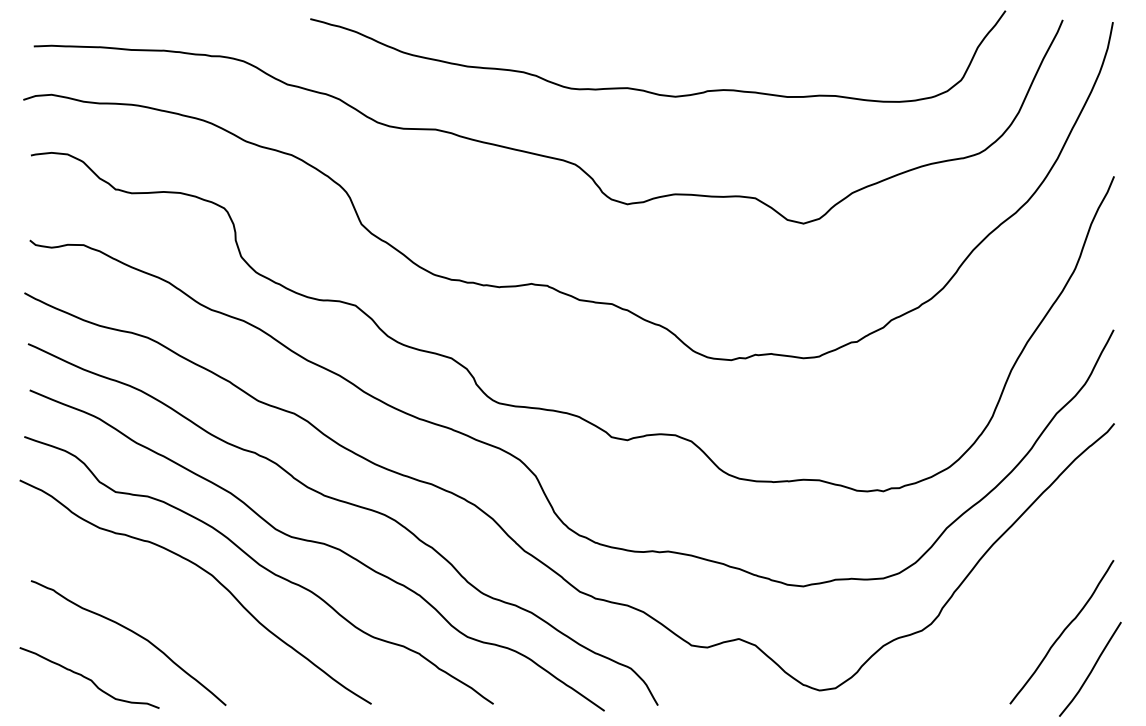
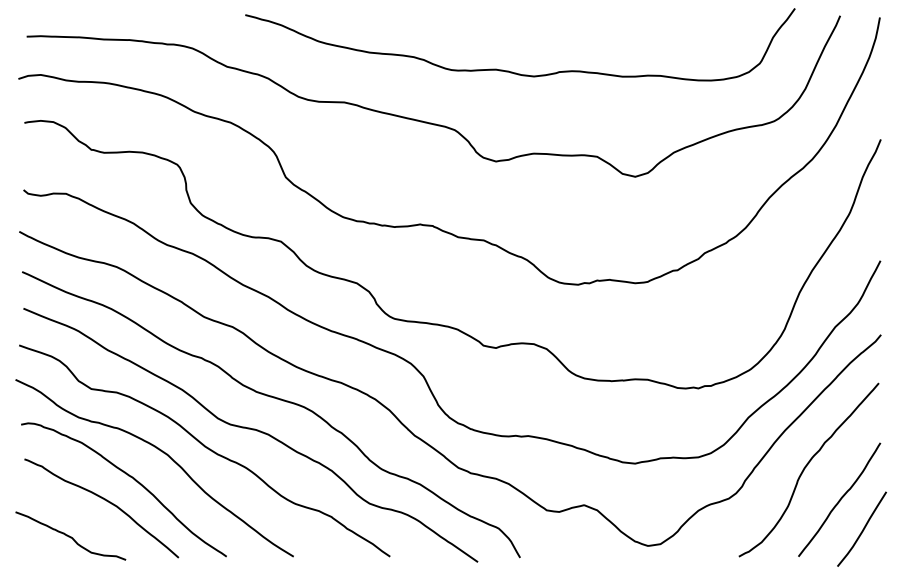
curve: (1020, 591) -> (806, 467), added
curve: (165, 603) -> (130, 477), added

